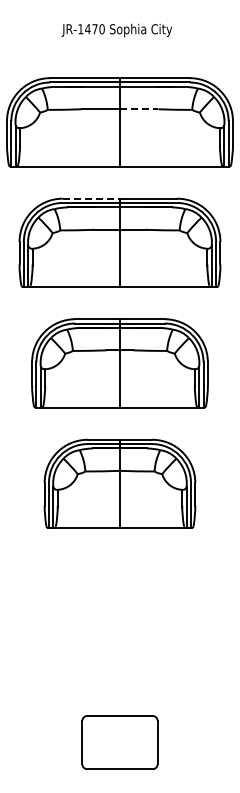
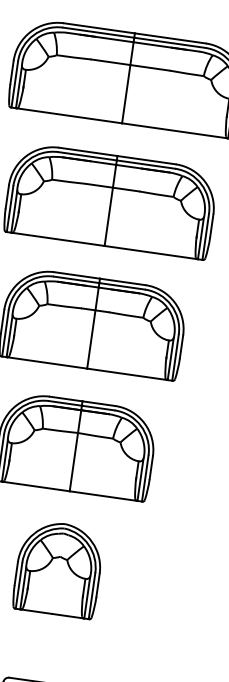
line: (139, 109) -> (150, 68), dashed -> solid
line: (91, 198) -> (88, 151), dashed -> solid
part: (119, 604) -> (58, 568), added

